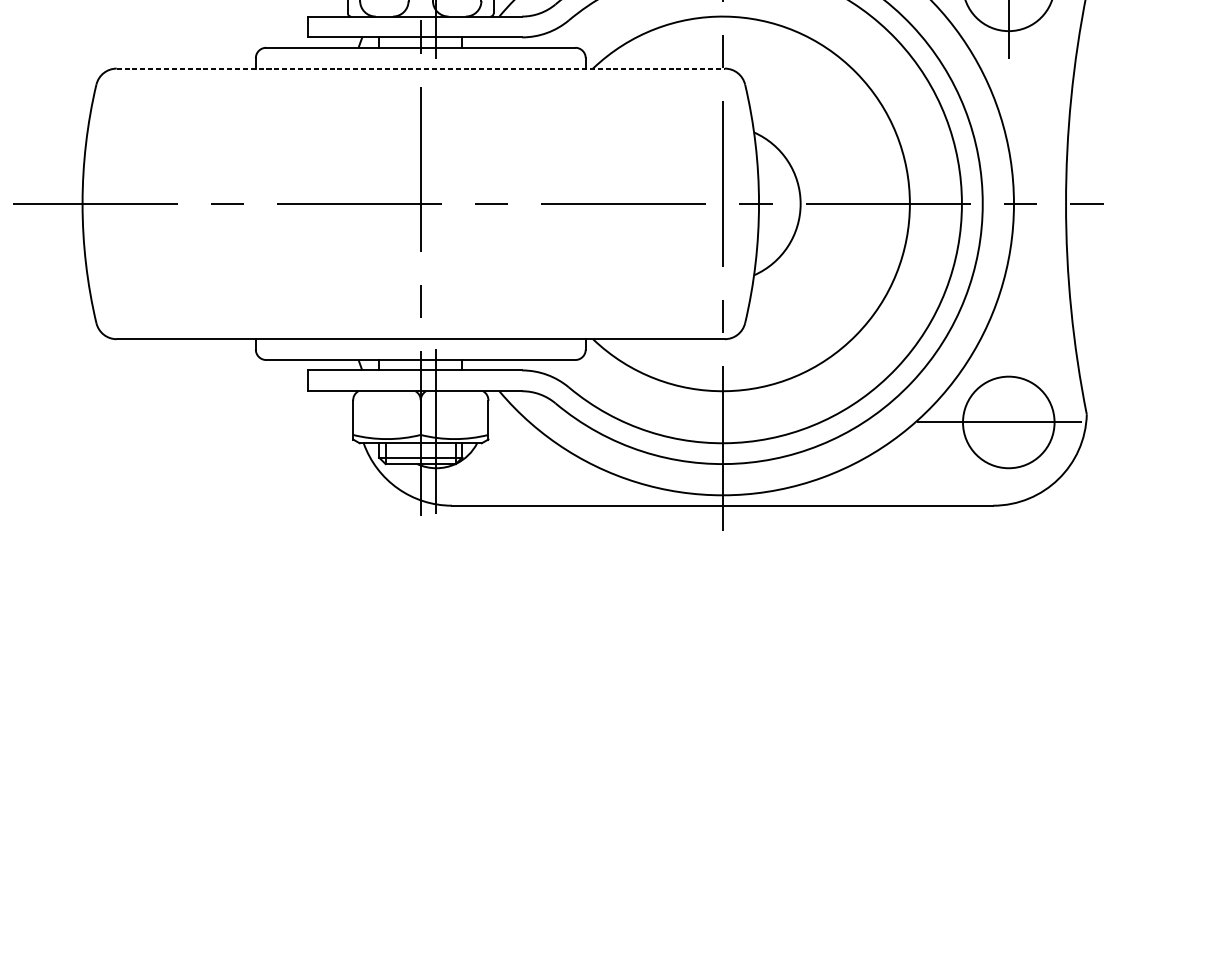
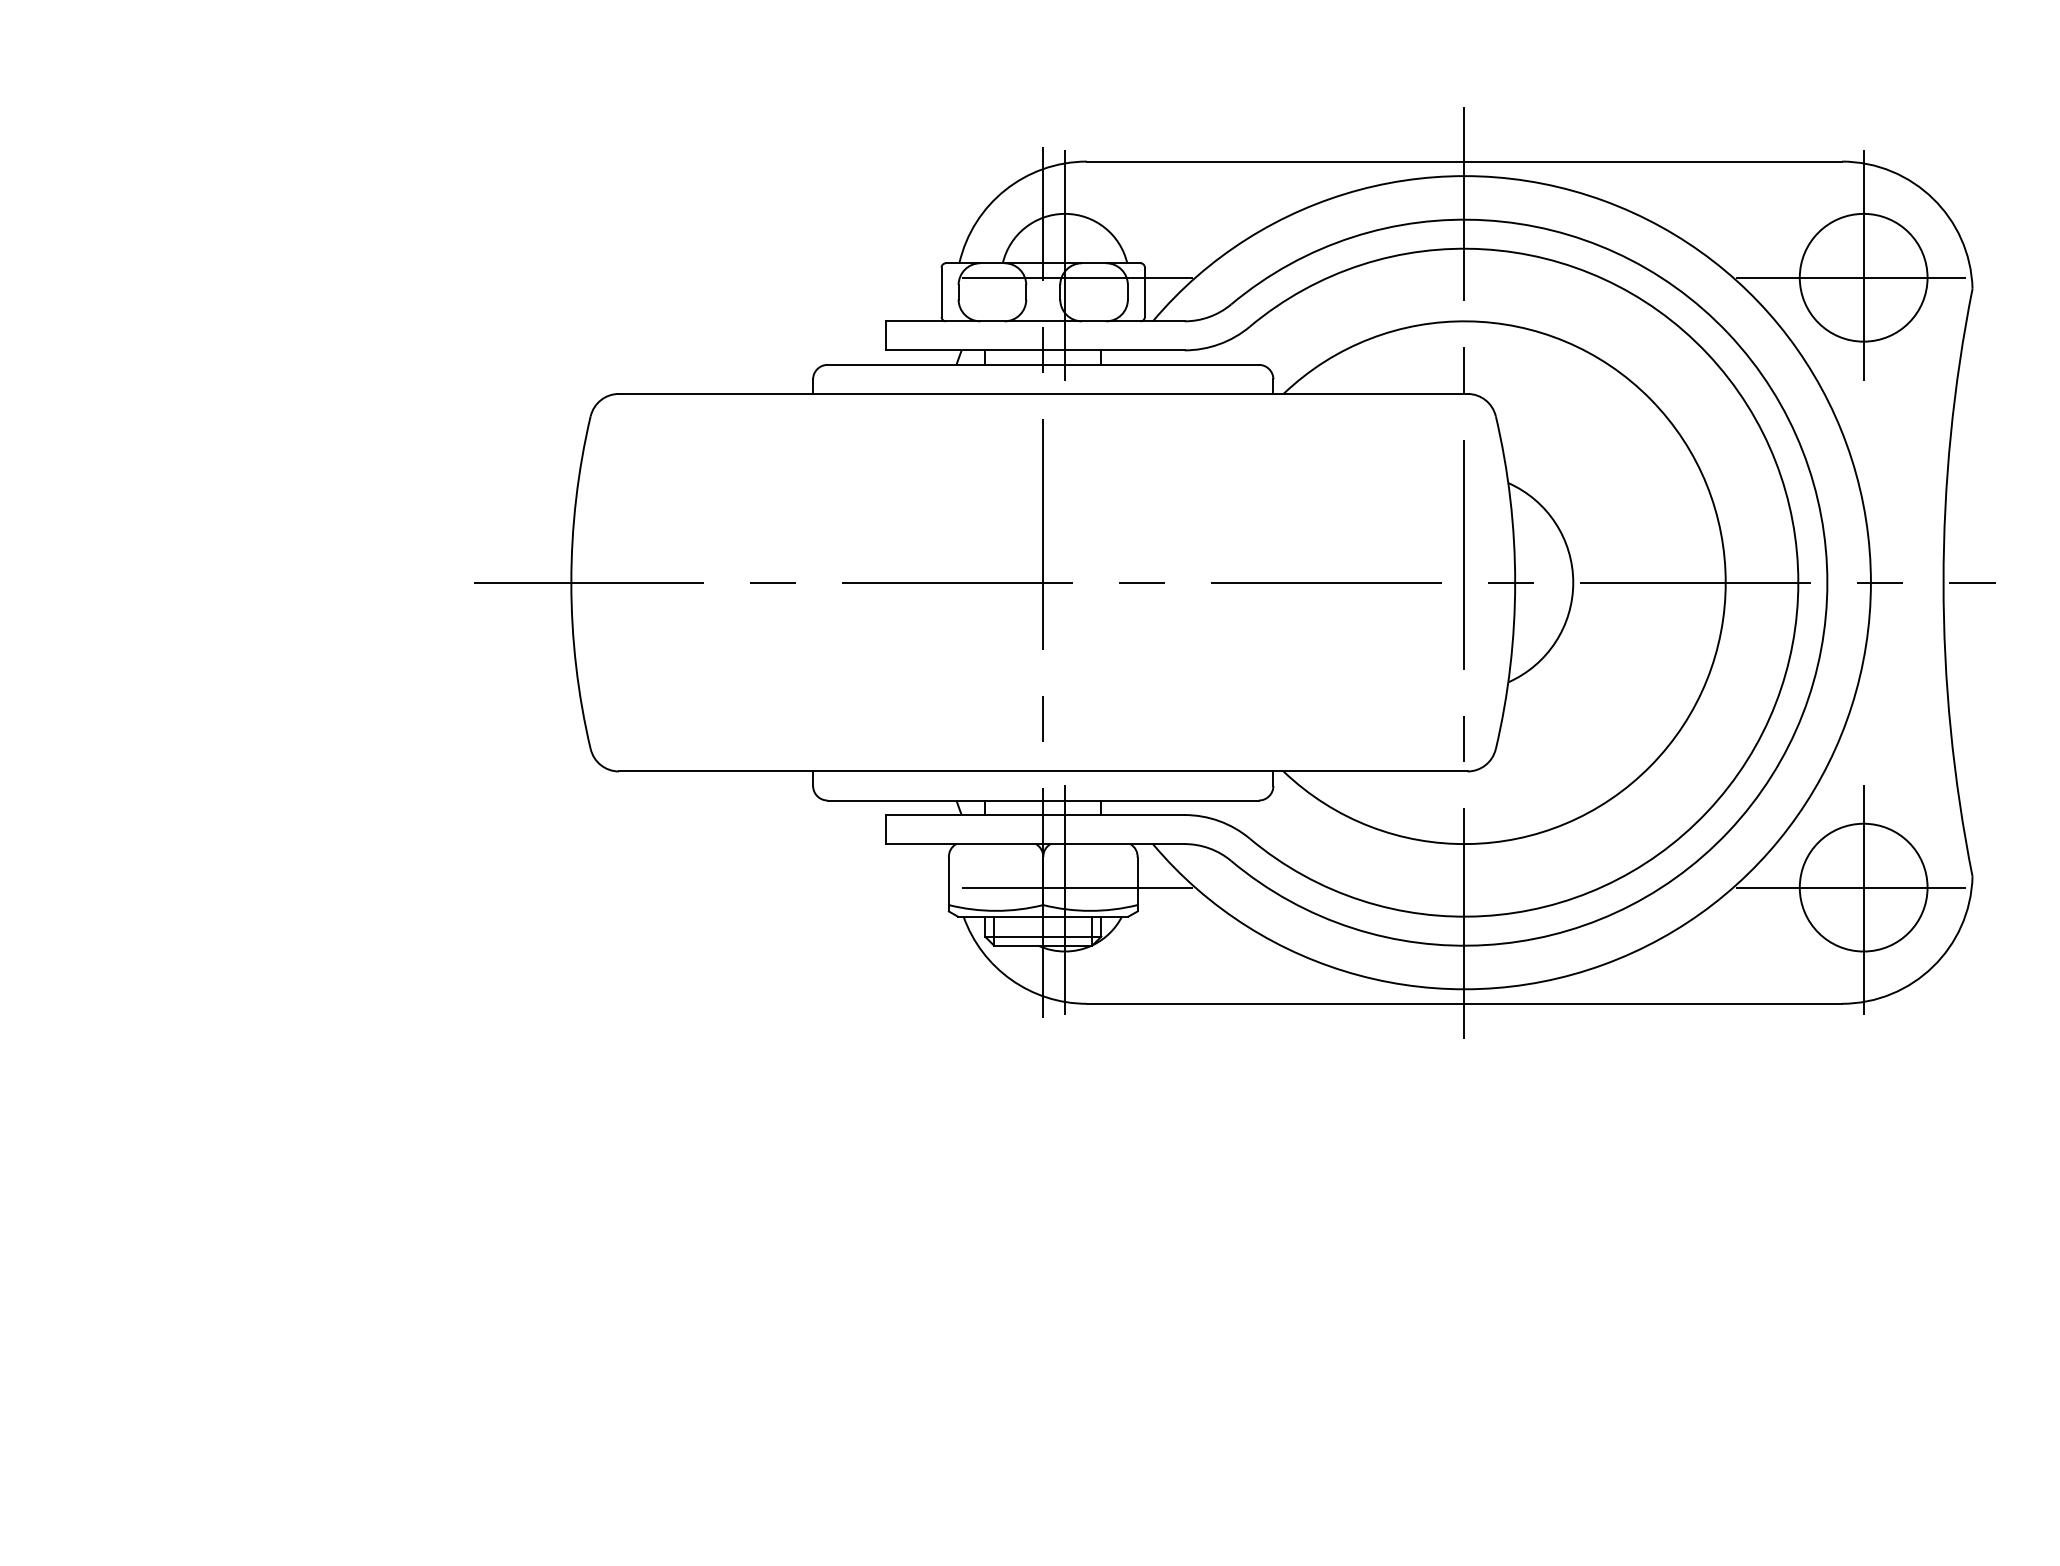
line: (420, 68) -> (1043, 393), dashed -> solid
line: (436, 422) -> (1064, 887), added
line: (1008, 422) -> (1863, 887), added

